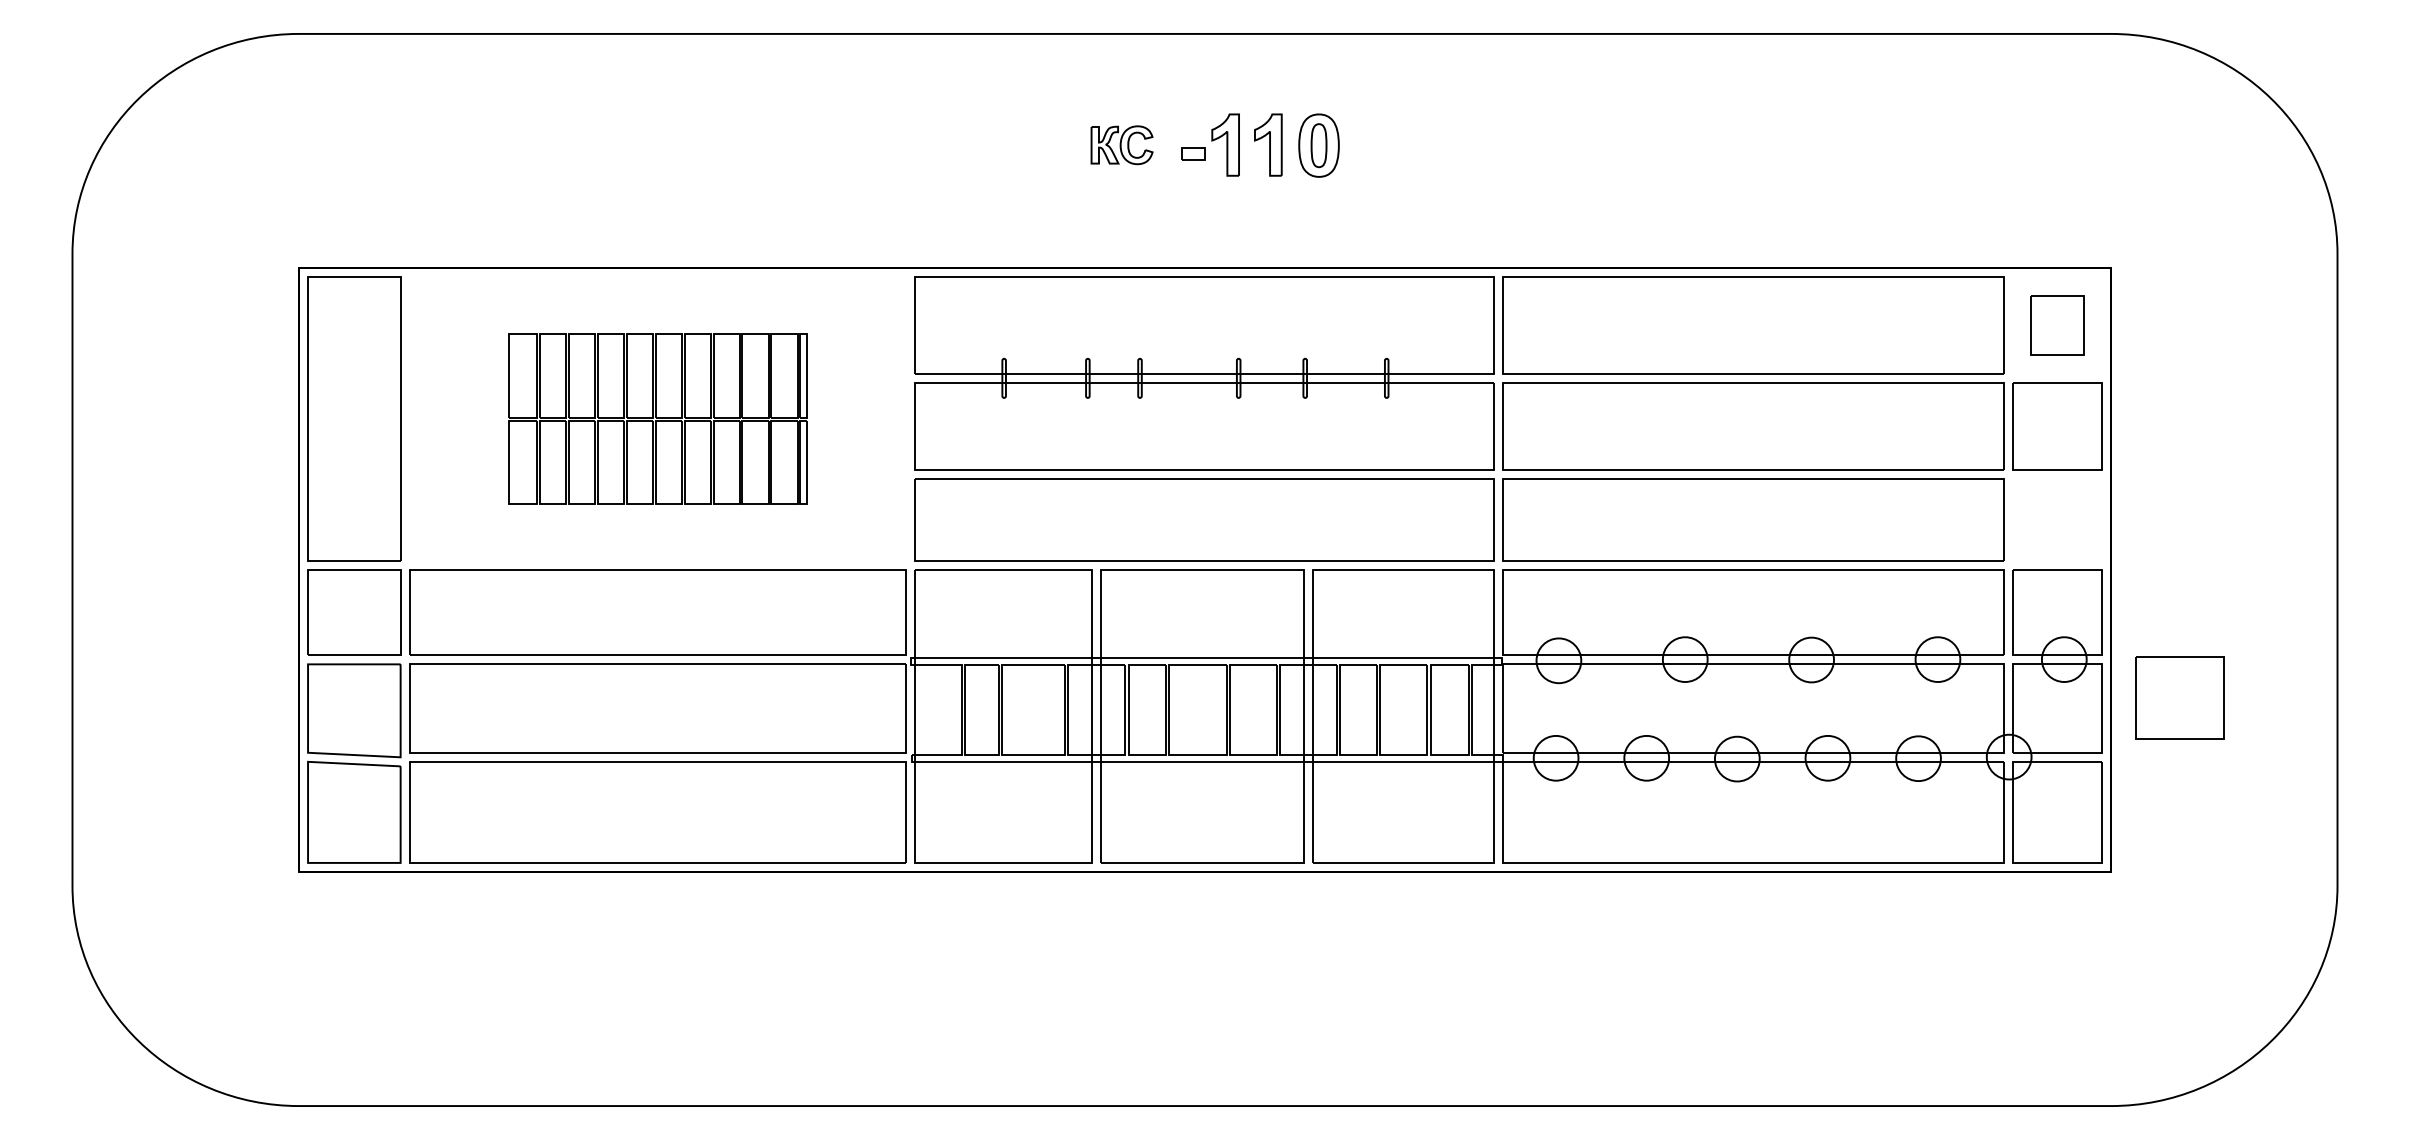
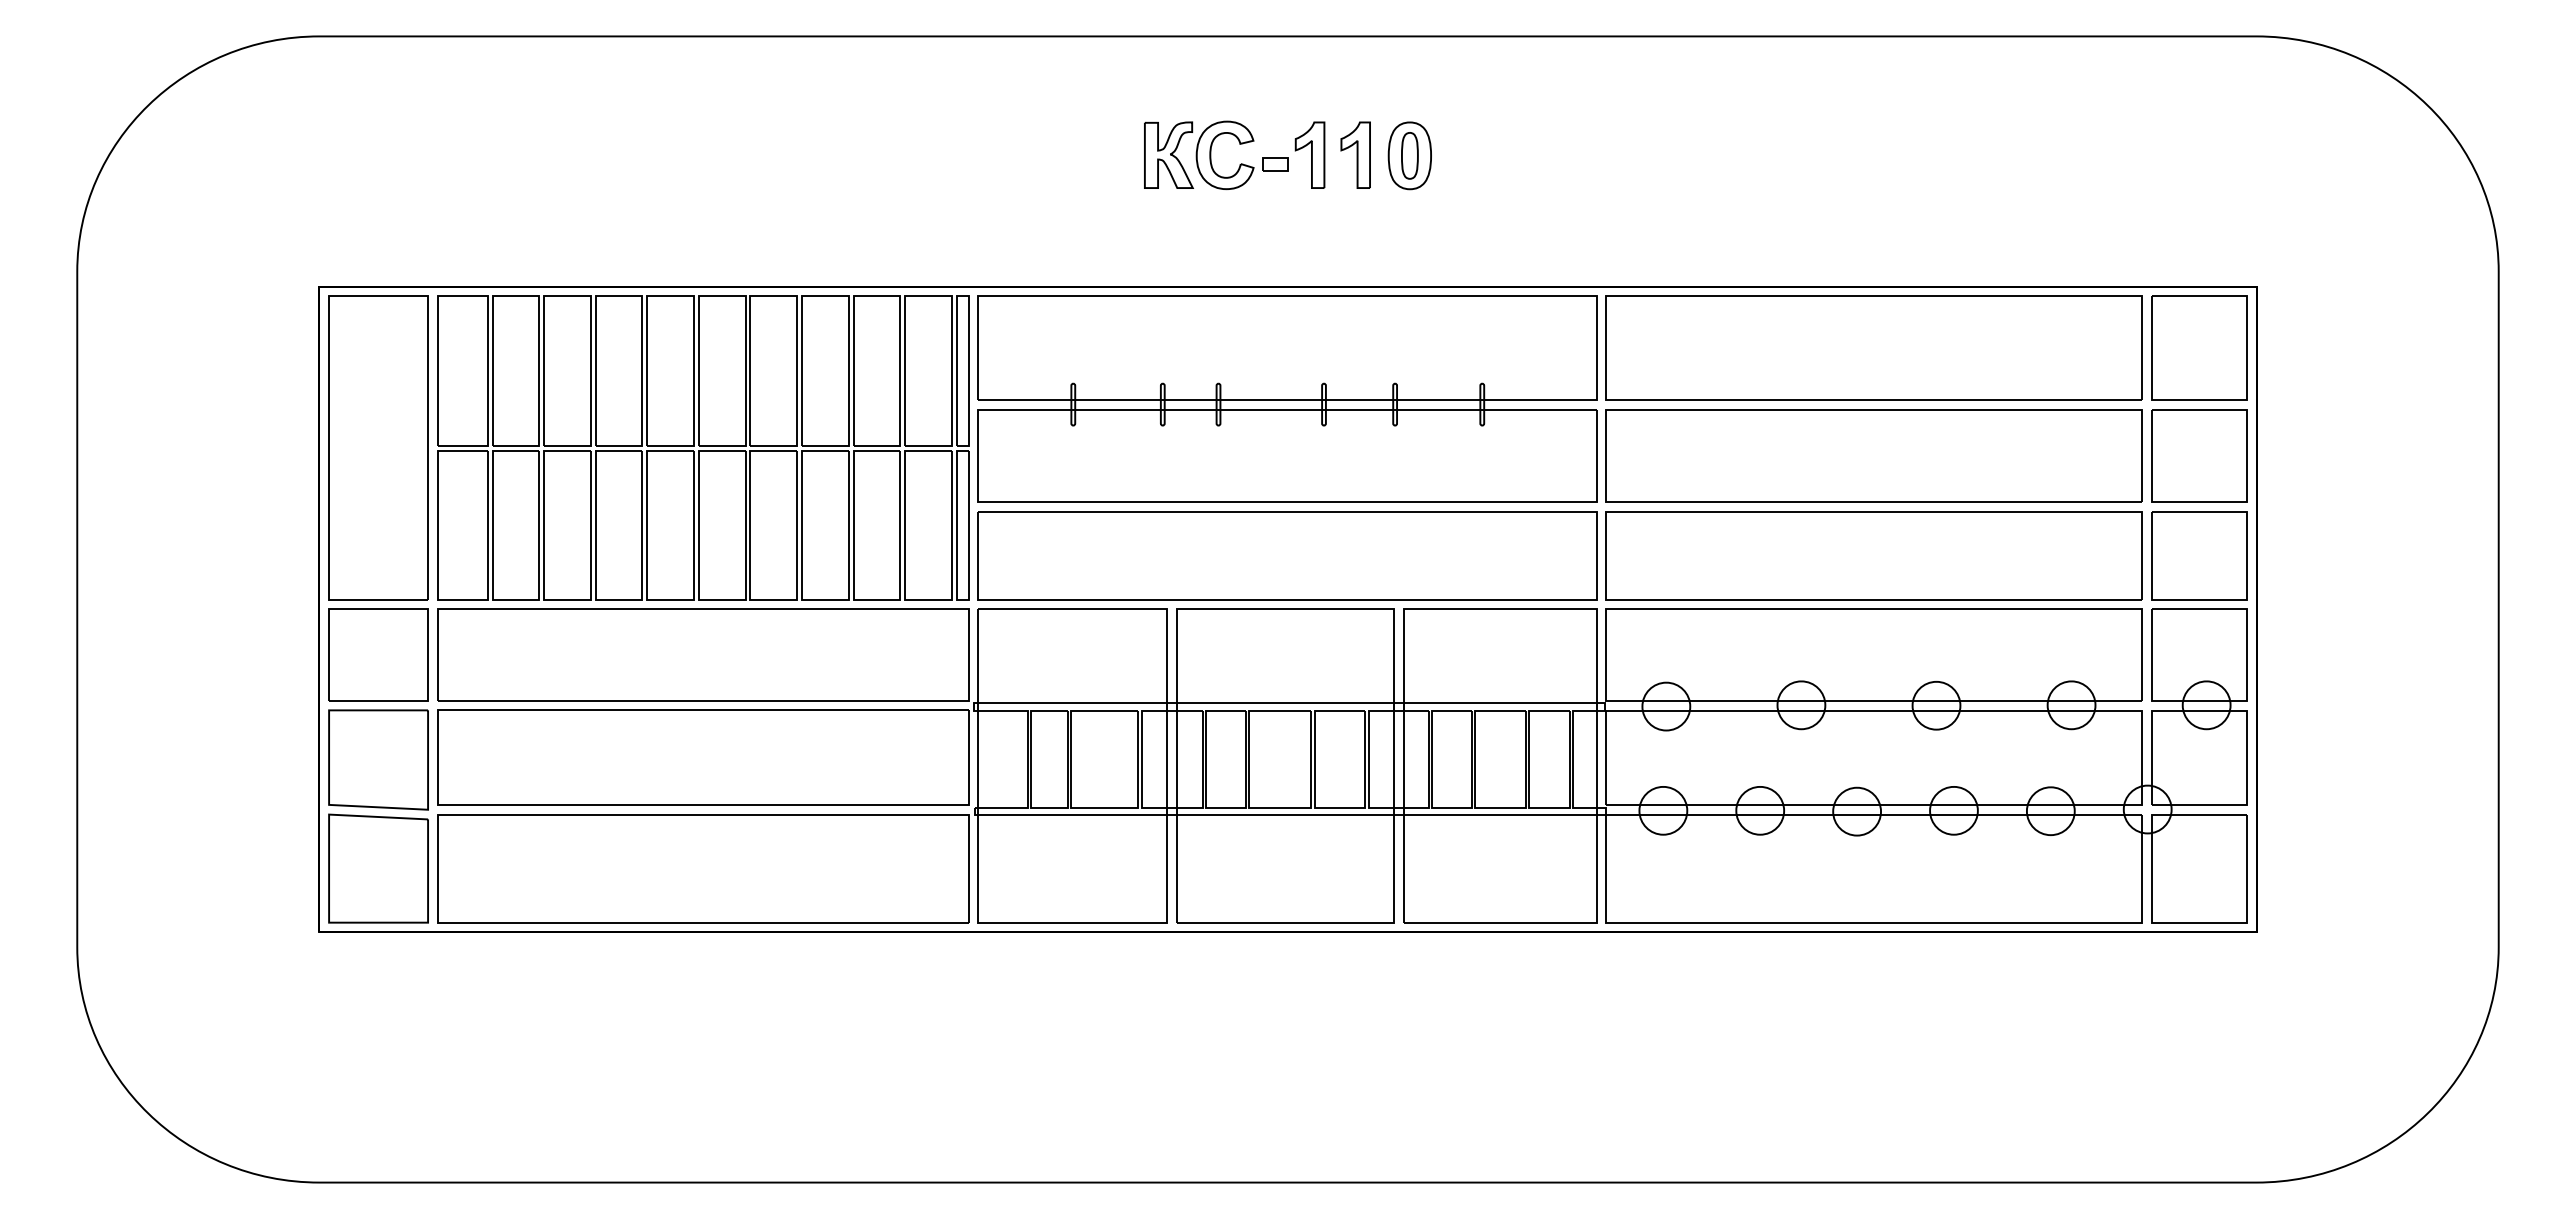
part: (1122, 145) -> (1199, 155), size x1.67
part: (2057, 324) -> (2199, 347), size x1.67
part: (658, 418) -> (703, 447), size x1.67
part: (2180, 697) -> (2199, 555), moved

